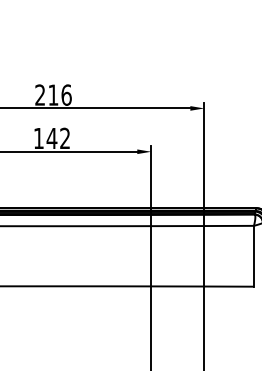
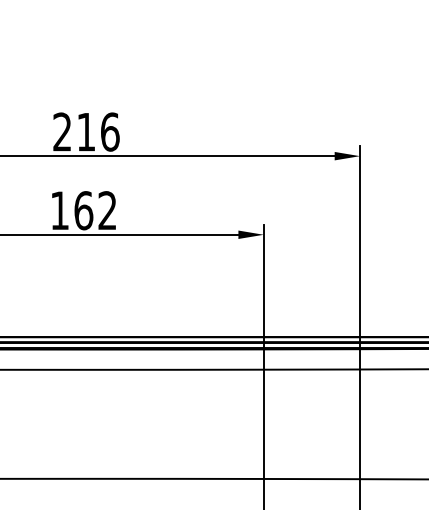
text: (51, 138) -> (82, 210), 142 -> 162

